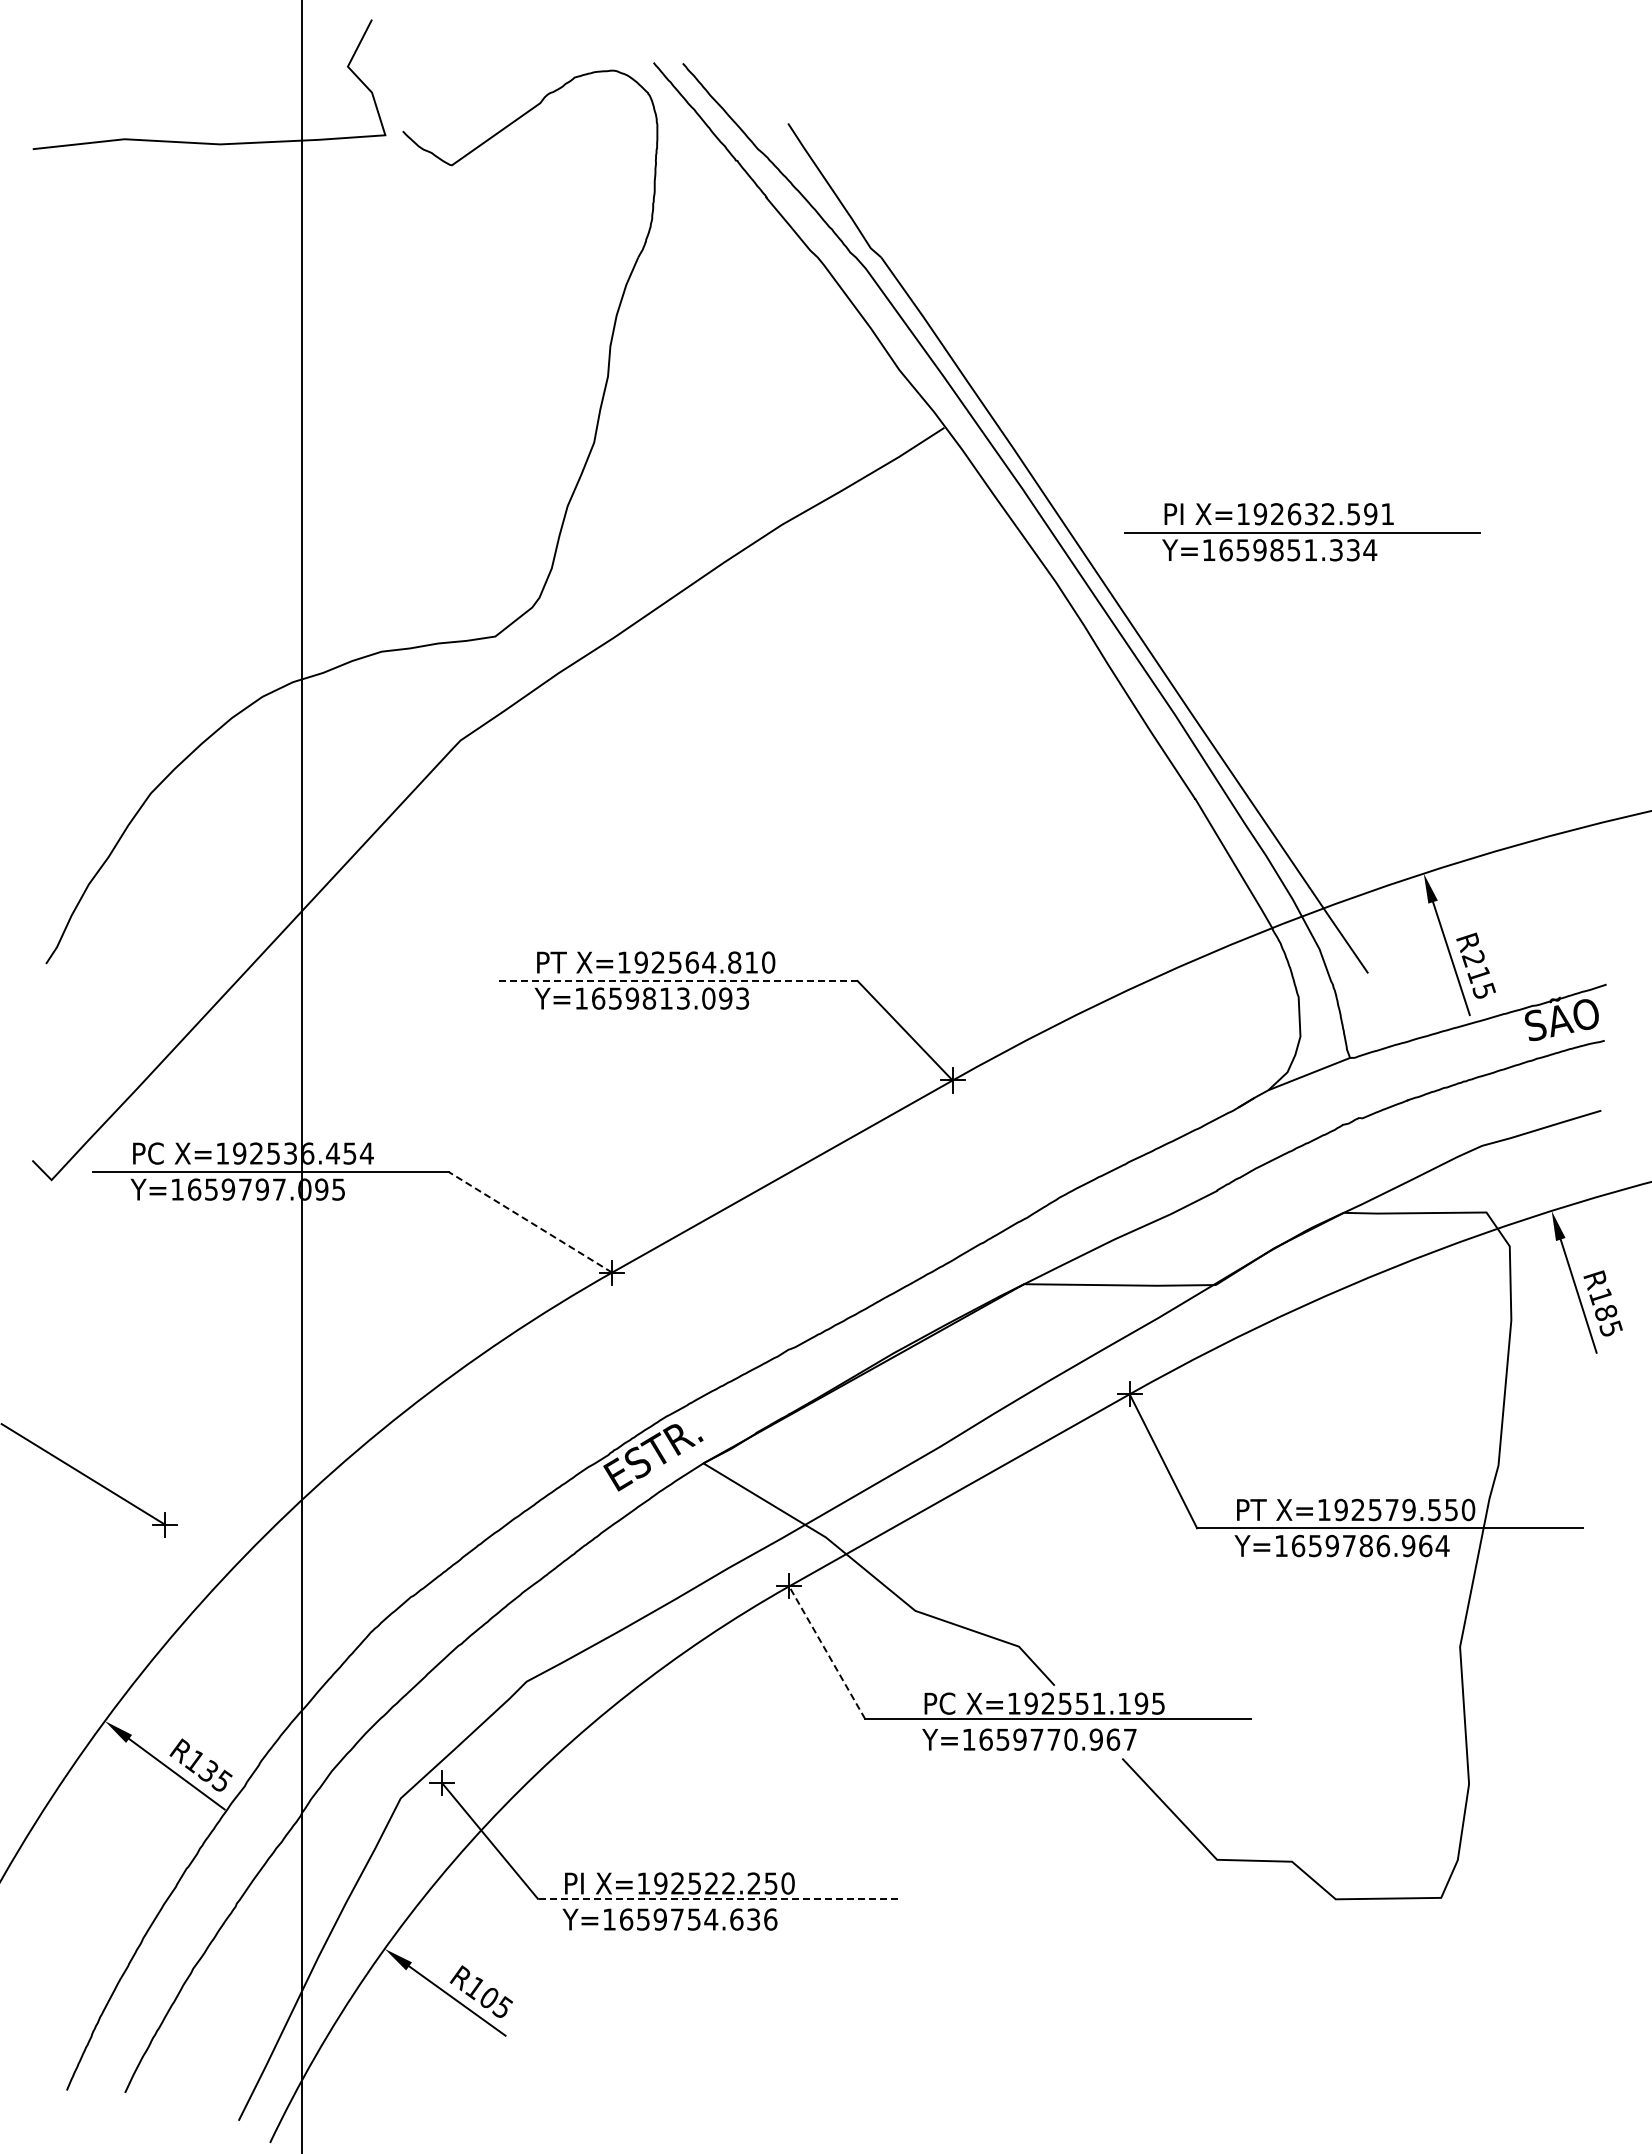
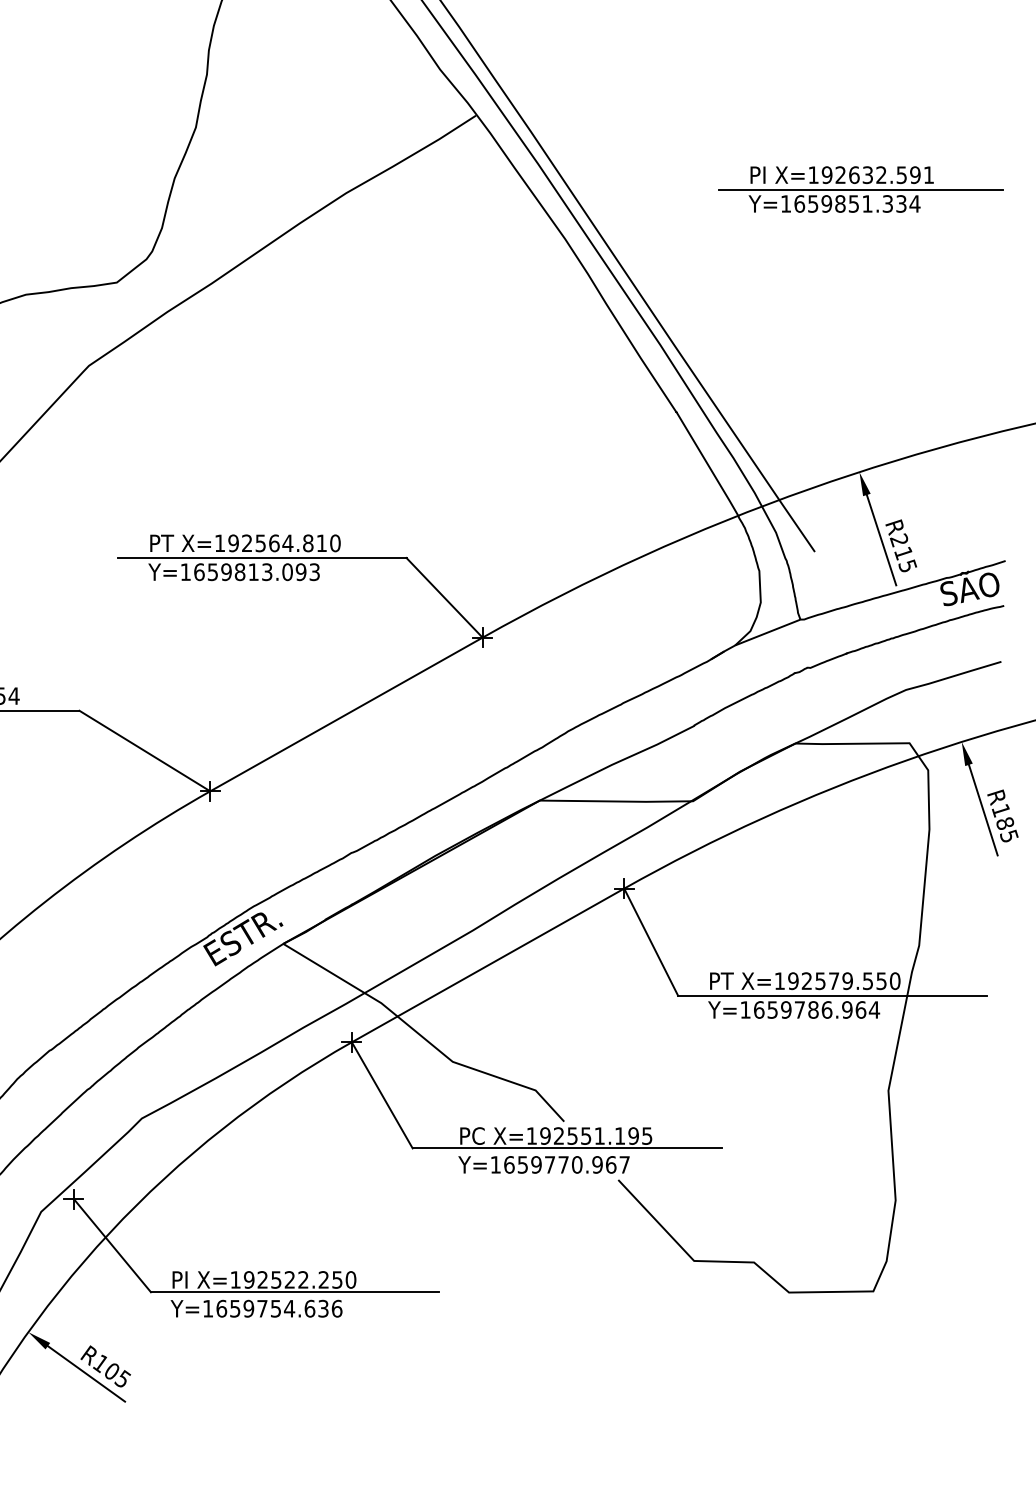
part: (1302, 532) -> (860, 189), moved
line: (676, 980) -> (261, 557), dashed -> solid
line: (529, 1222) -> (144, 751), dashed -> solid
line: (826, 1652) -> (381, 1095), dashed -> solid
line: (717, 1898) -> (294, 1291), dashed -> solid

